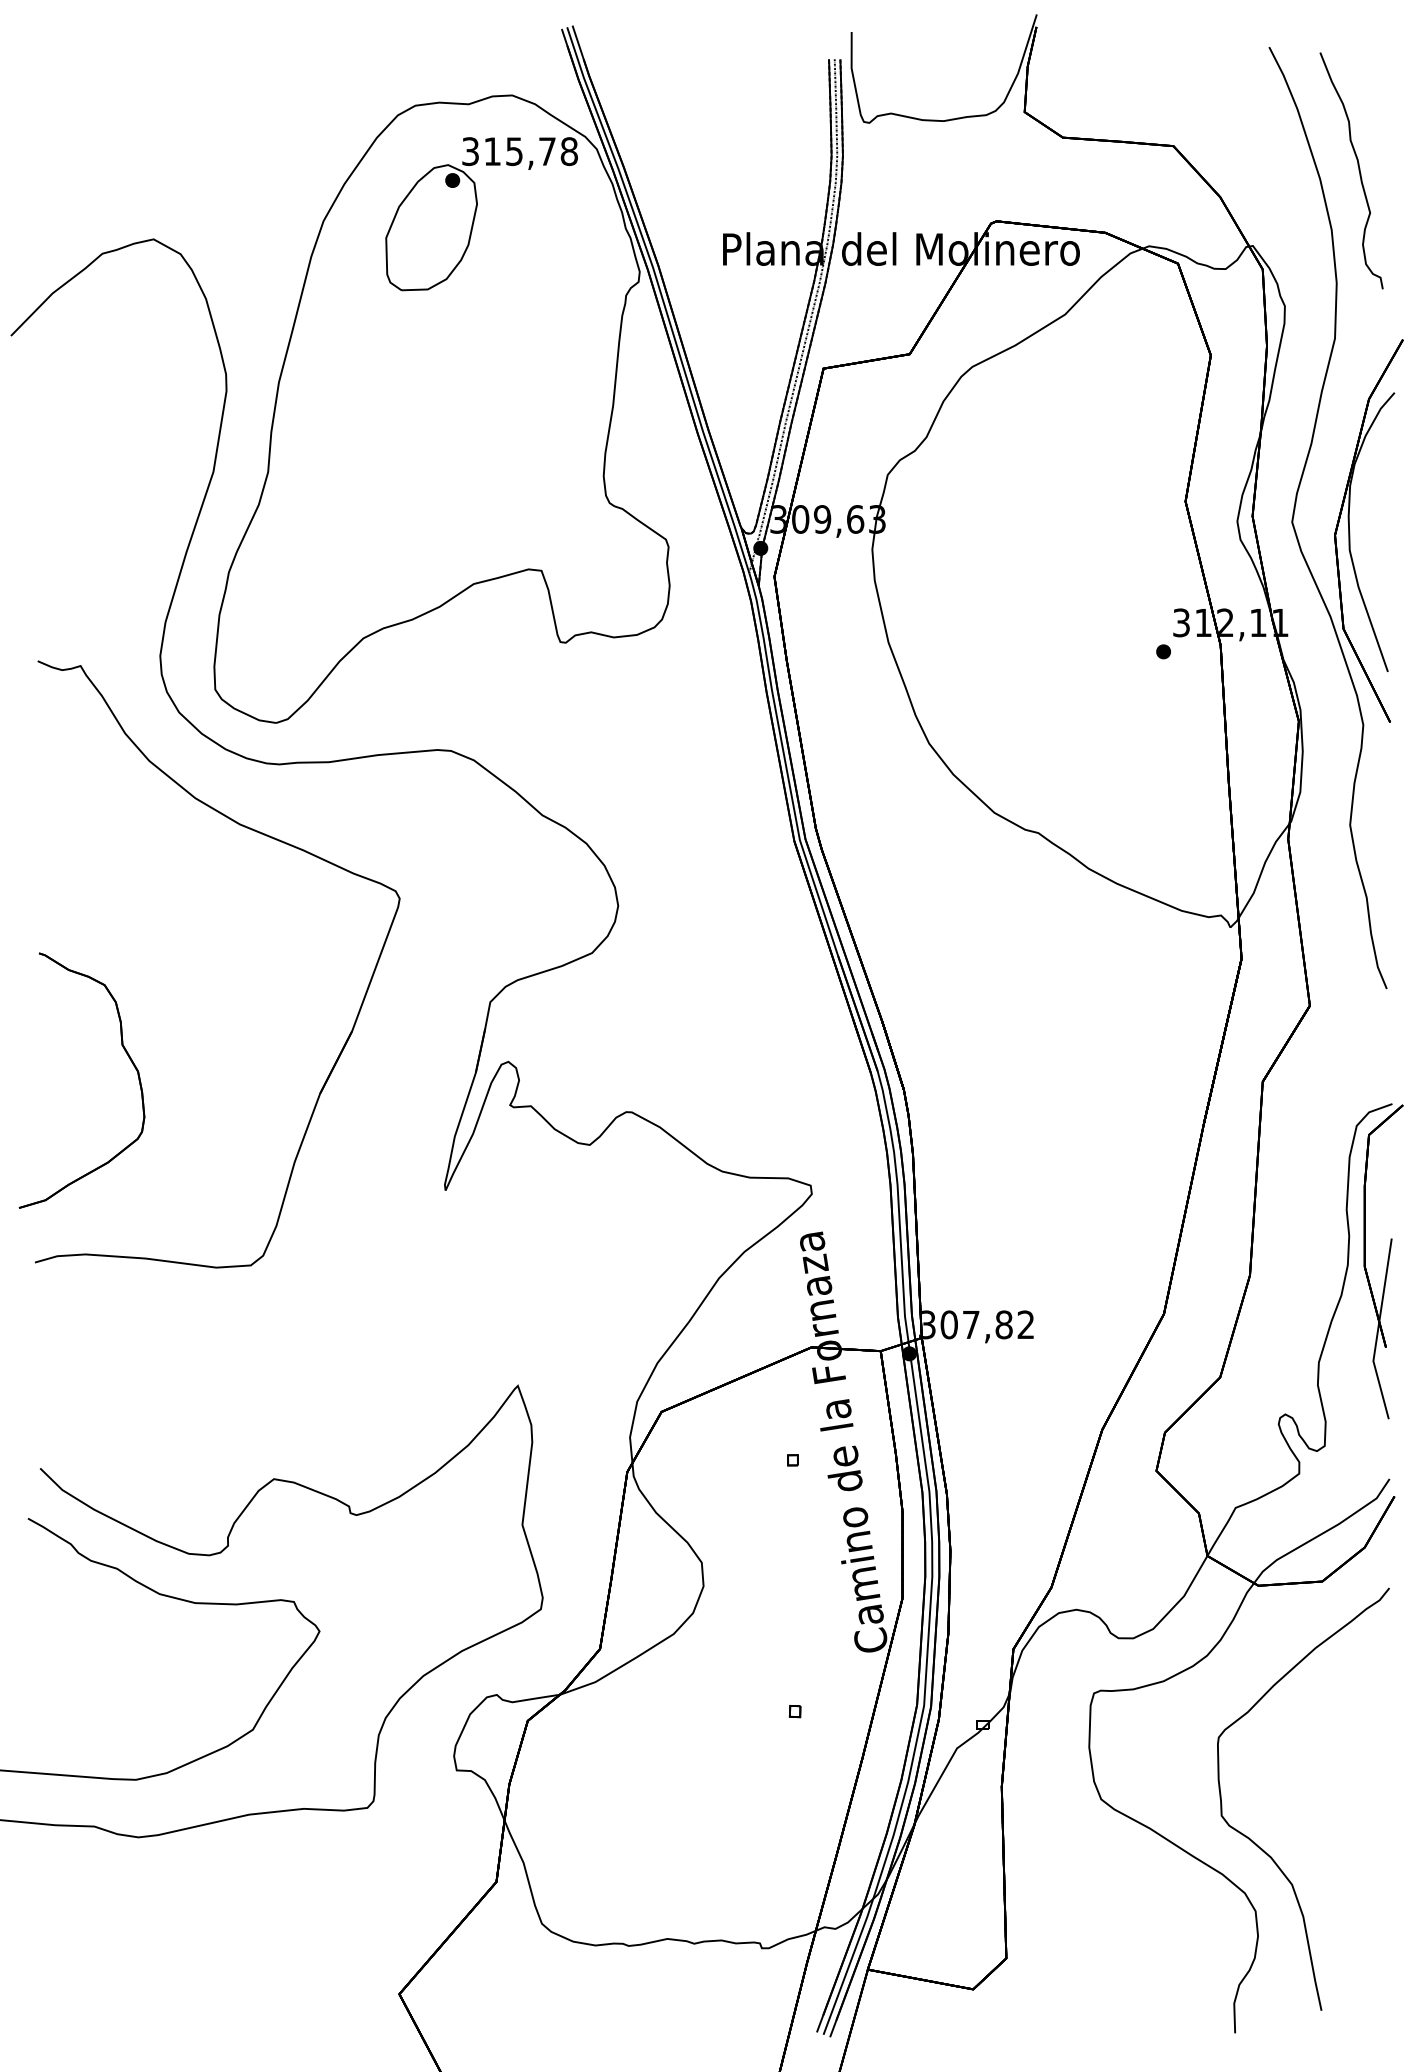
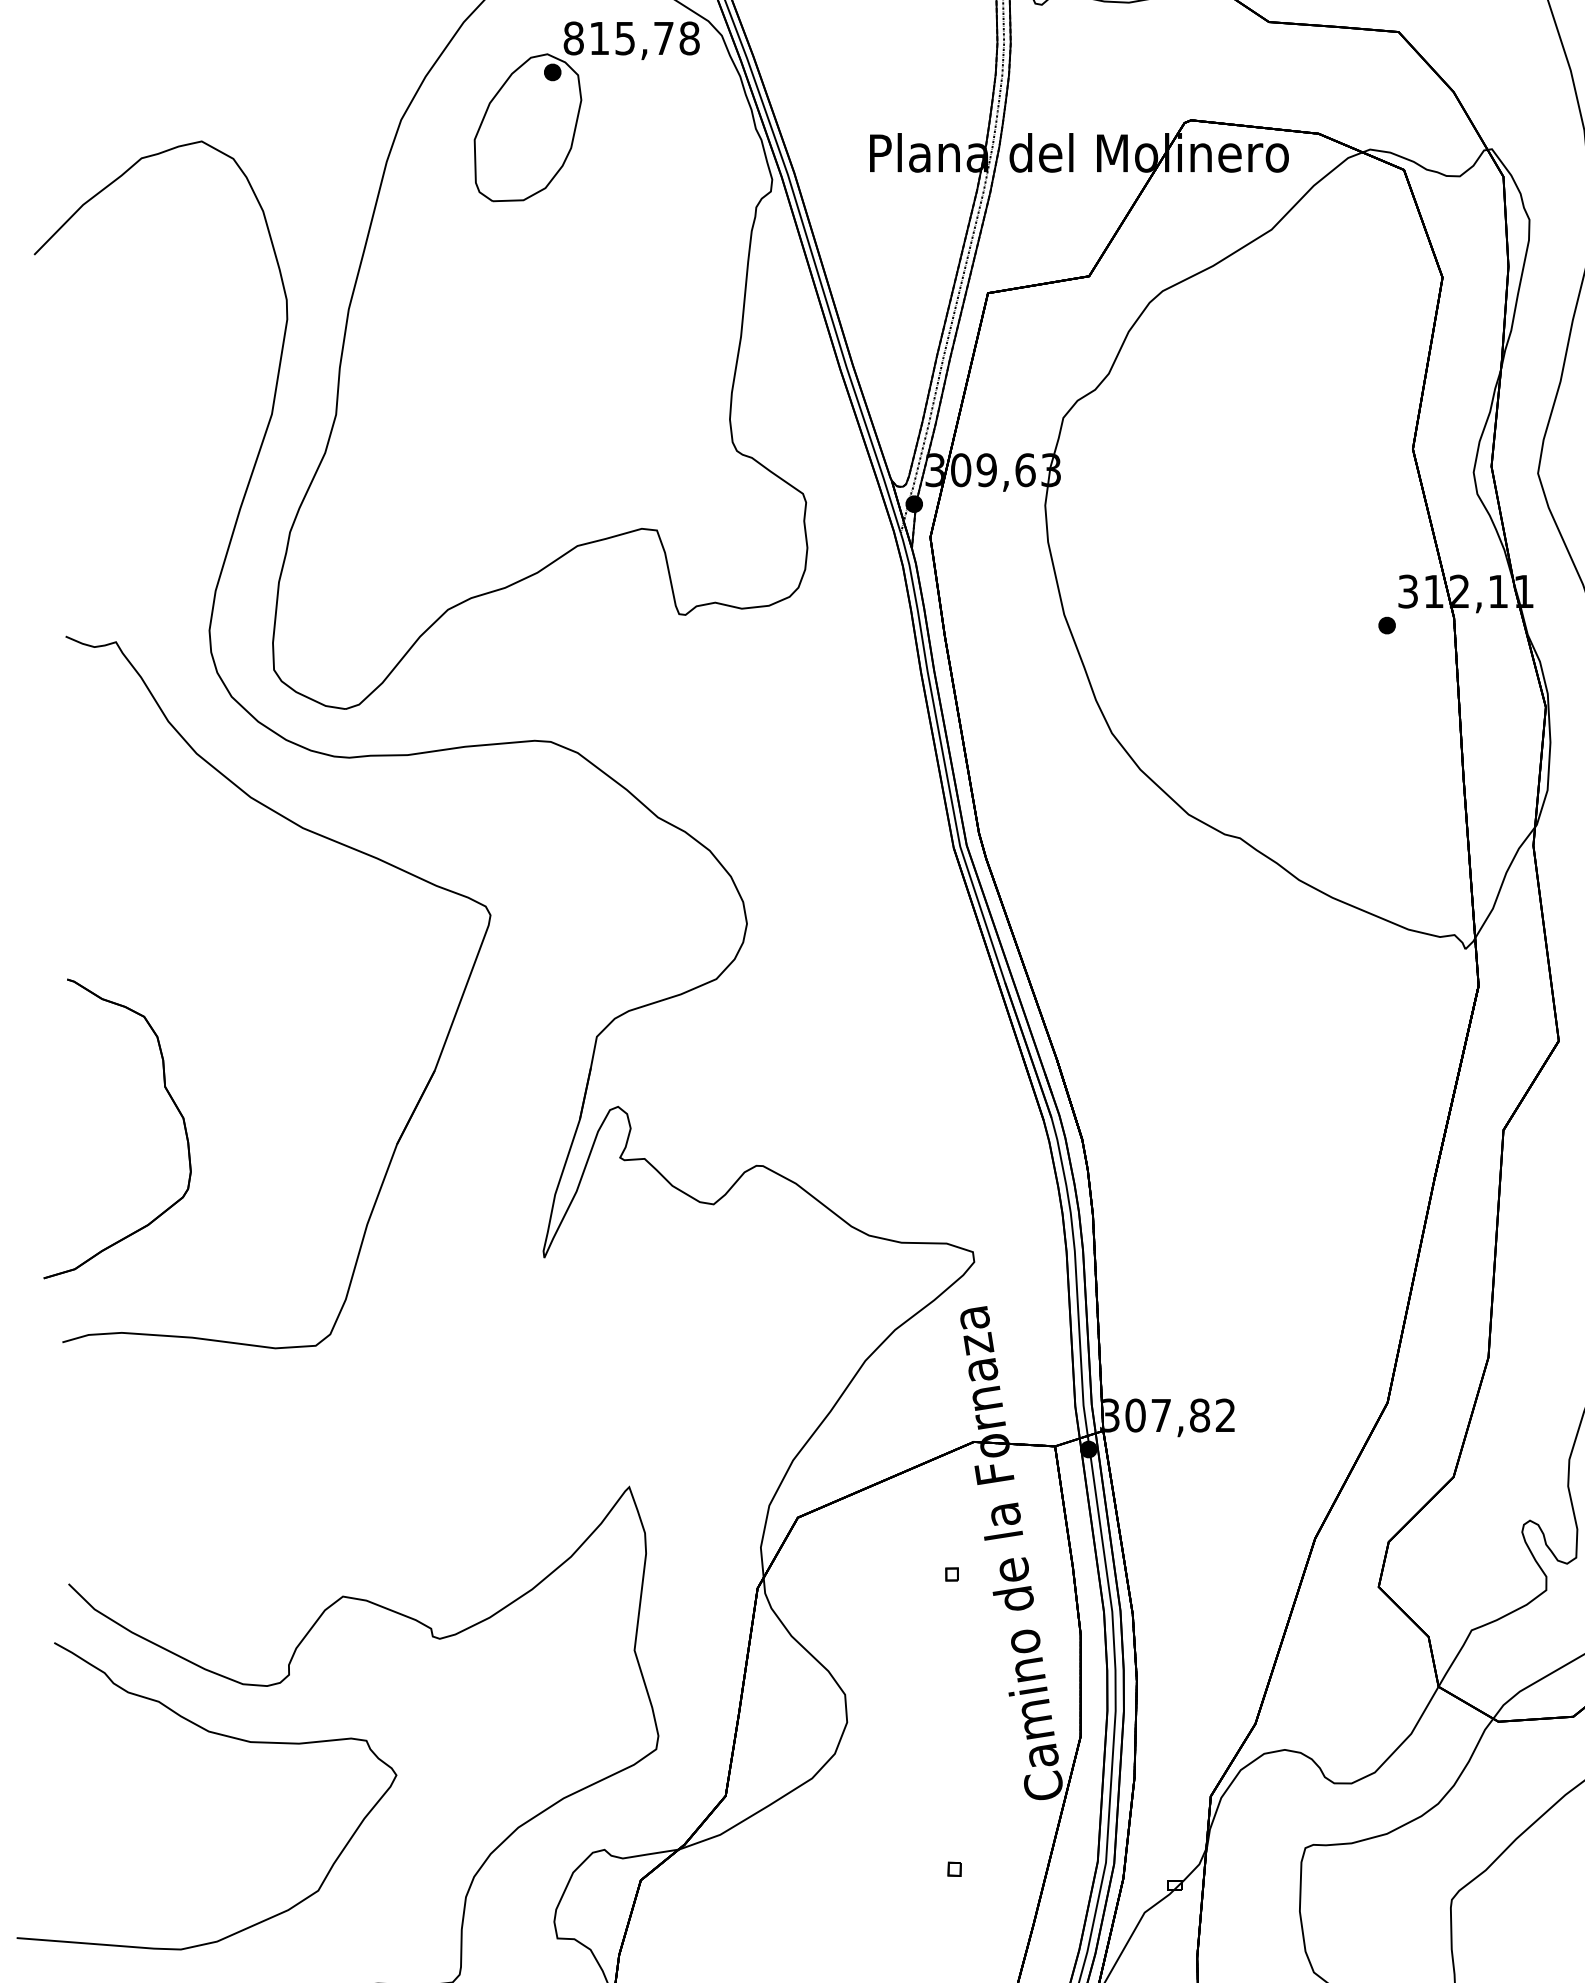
text: (470, 151) -> (573, 38), 315,78 -> 815,78

